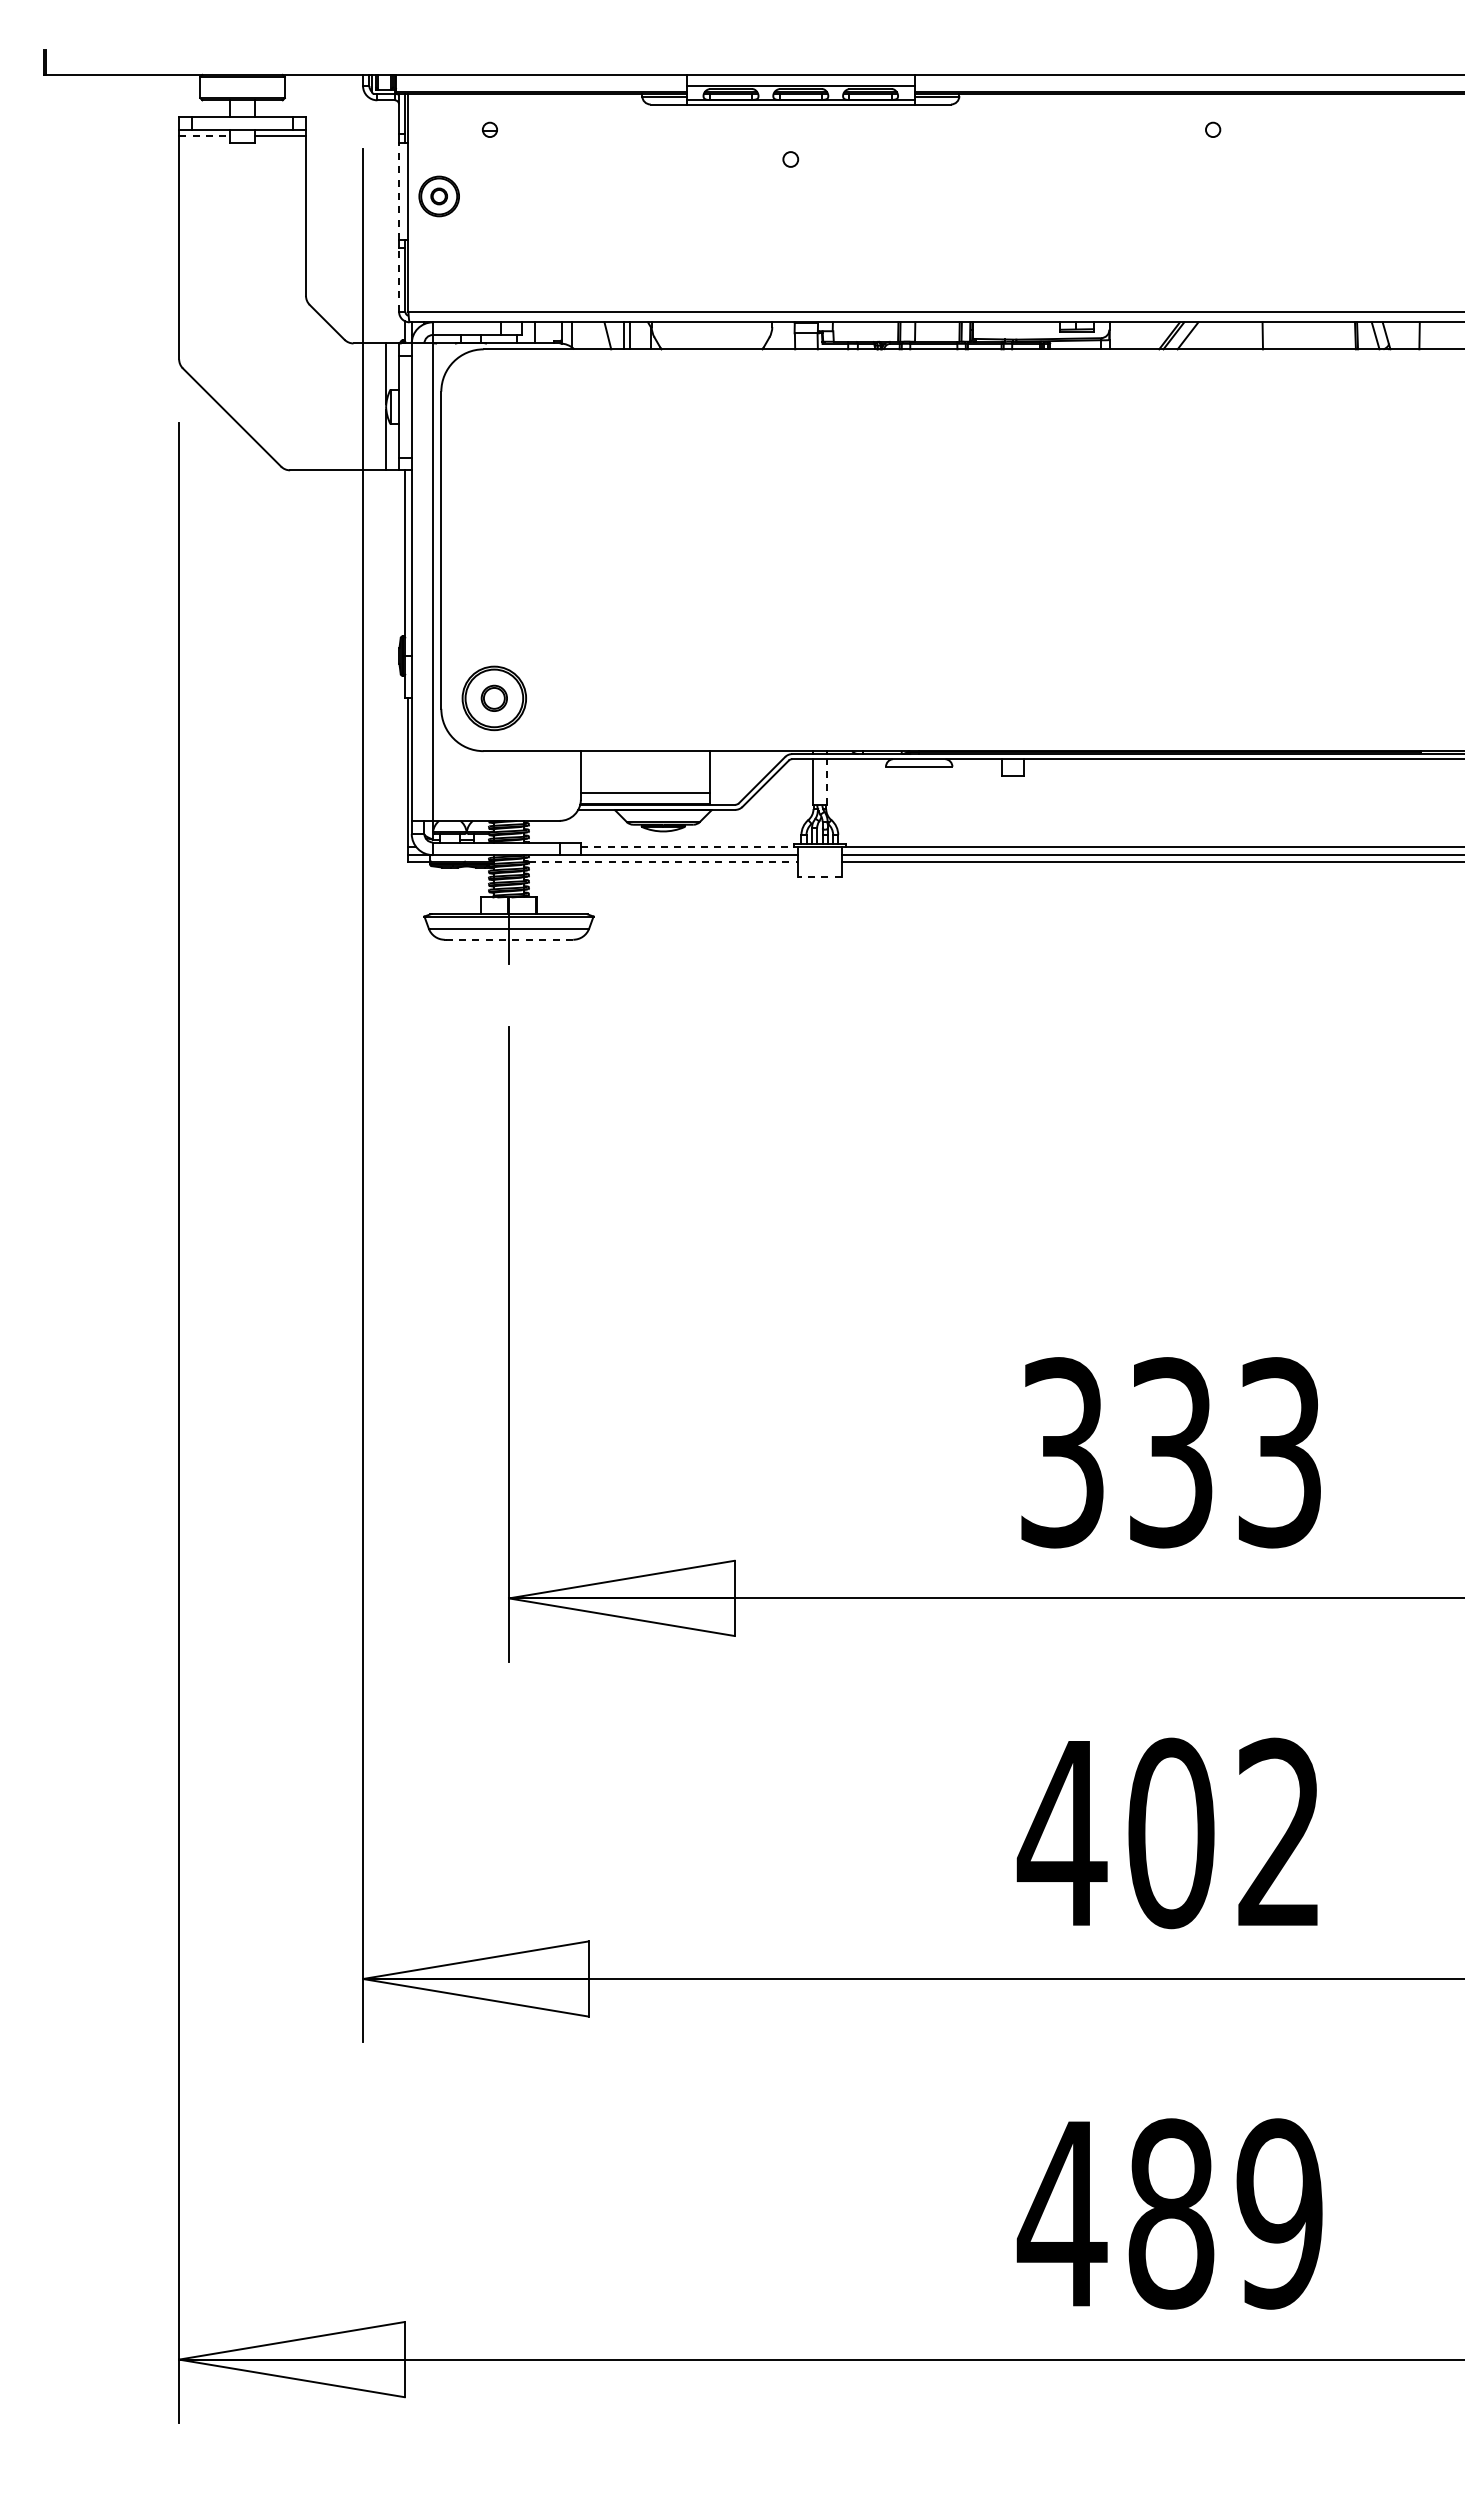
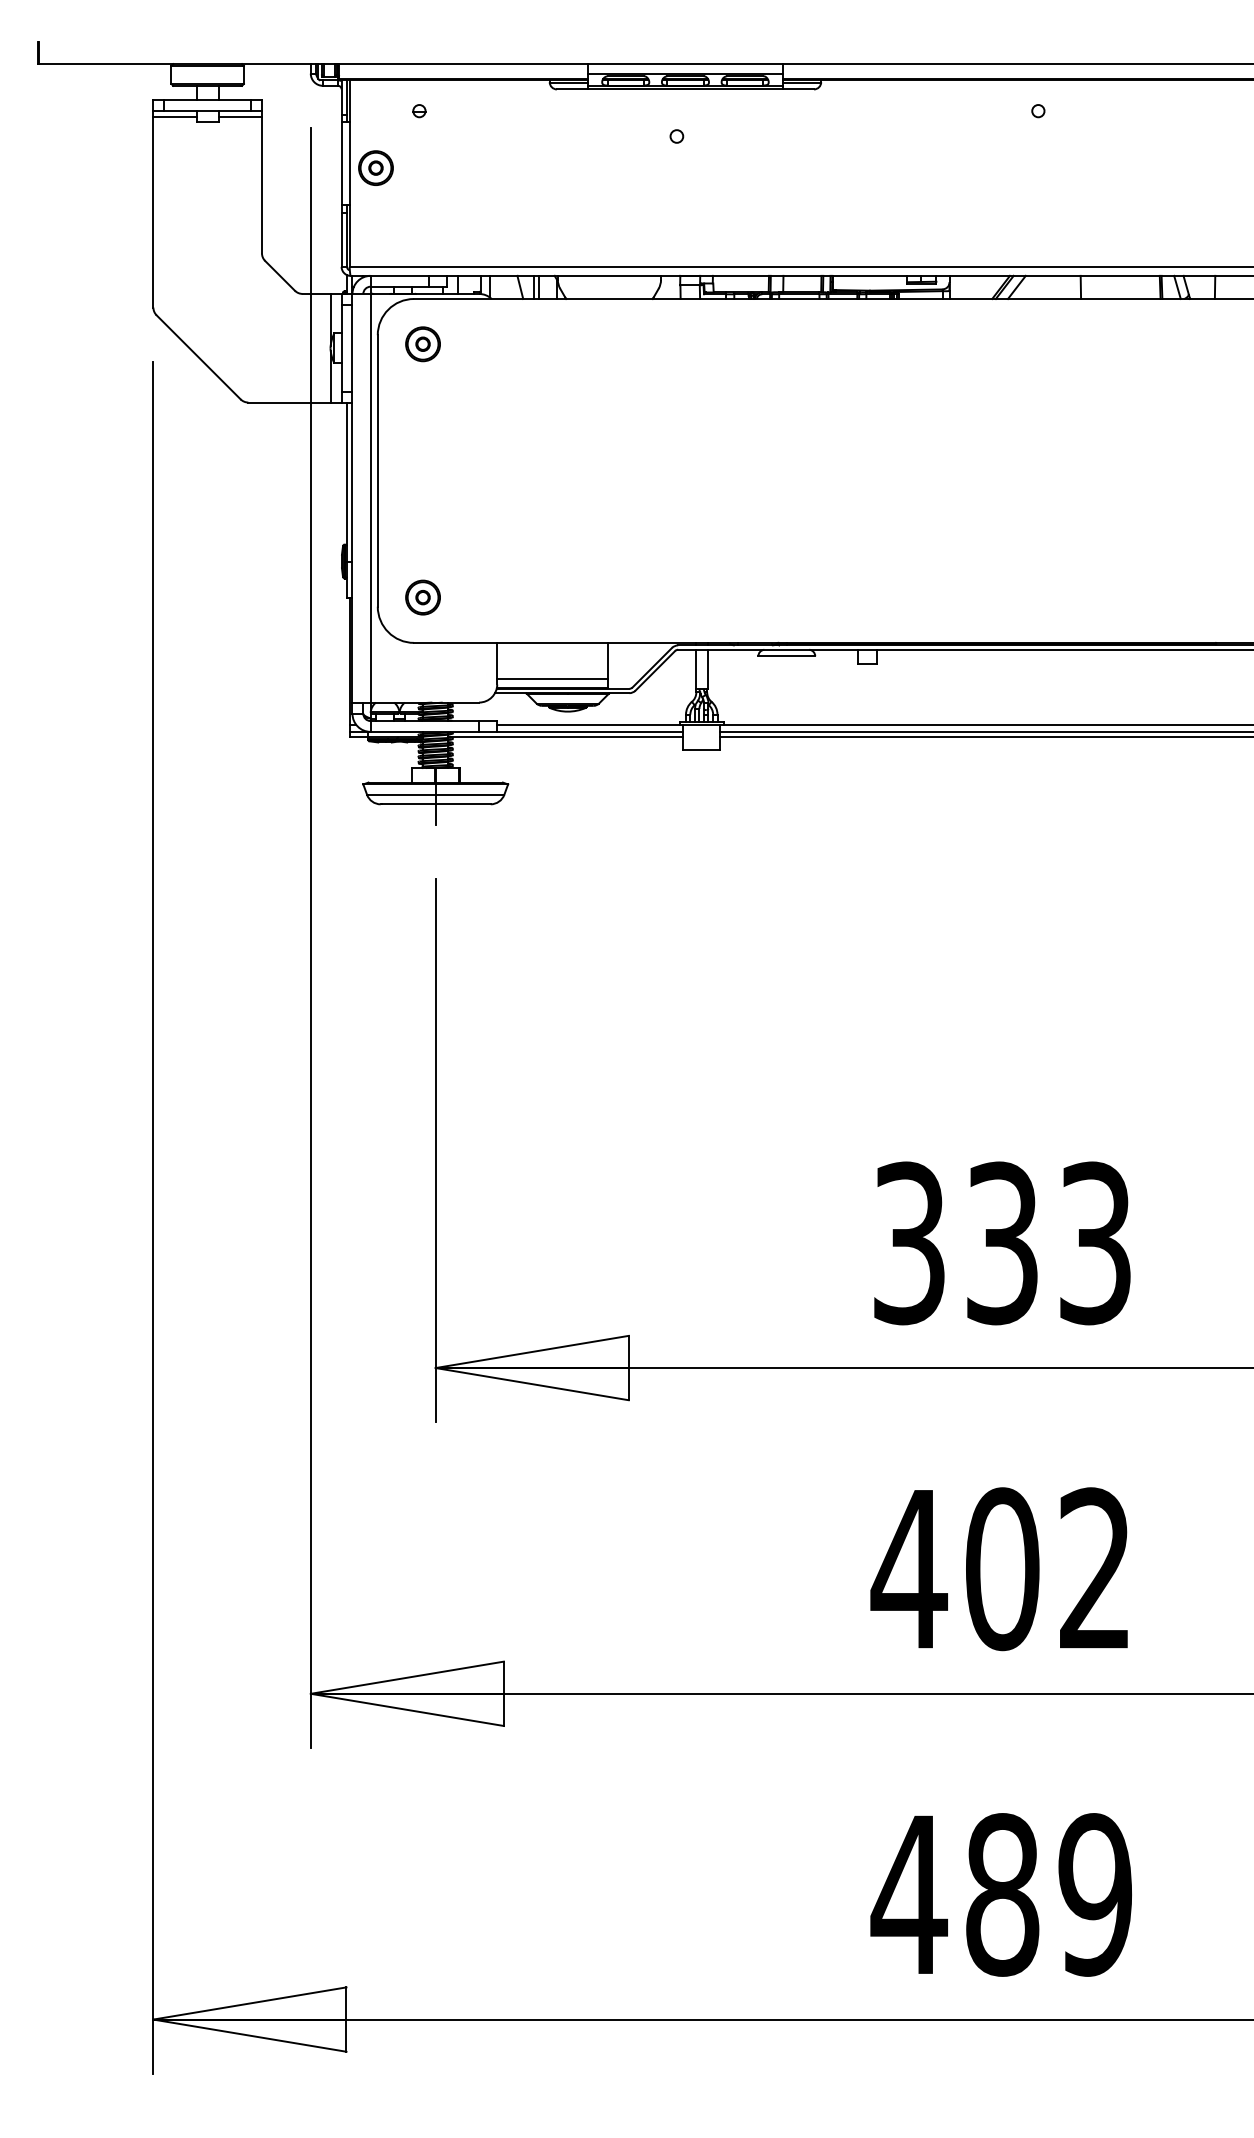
line: (205, 136) -> (175, 116), dashed -> solid
line: (399, 191) -> (341, 163), dashed -> solid
line: (399, 280) -> (341, 240), dashed -> solid
part: (493, 401) -> (422, 343), added
part: (493, 697) -> (422, 596), size x0.62
line: (826, 782) -> (707, 669), dashed -> solid
line: (687, 846) -> (588, 724), dashed -> solid
line: (663, 861) -> (567, 737), dashed -> solid
line: (819, 876) -> (701, 750), dashed -> solid
line: (509, 939) -> (436, 804), dashed -> solid

